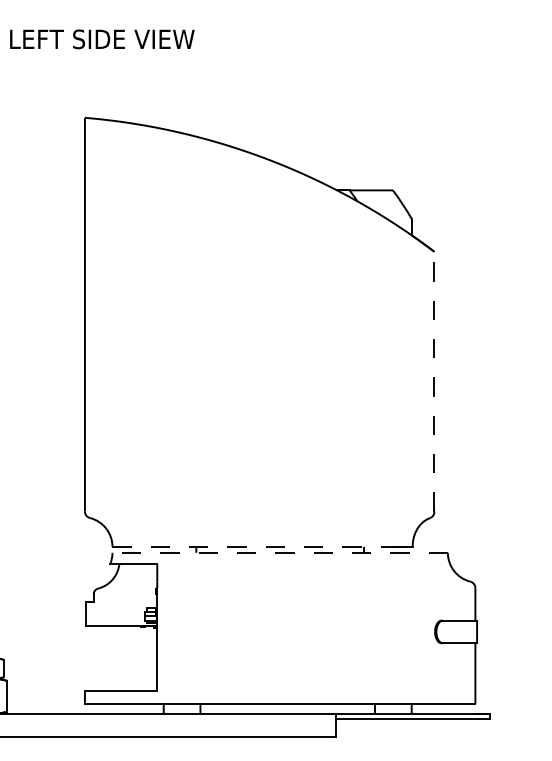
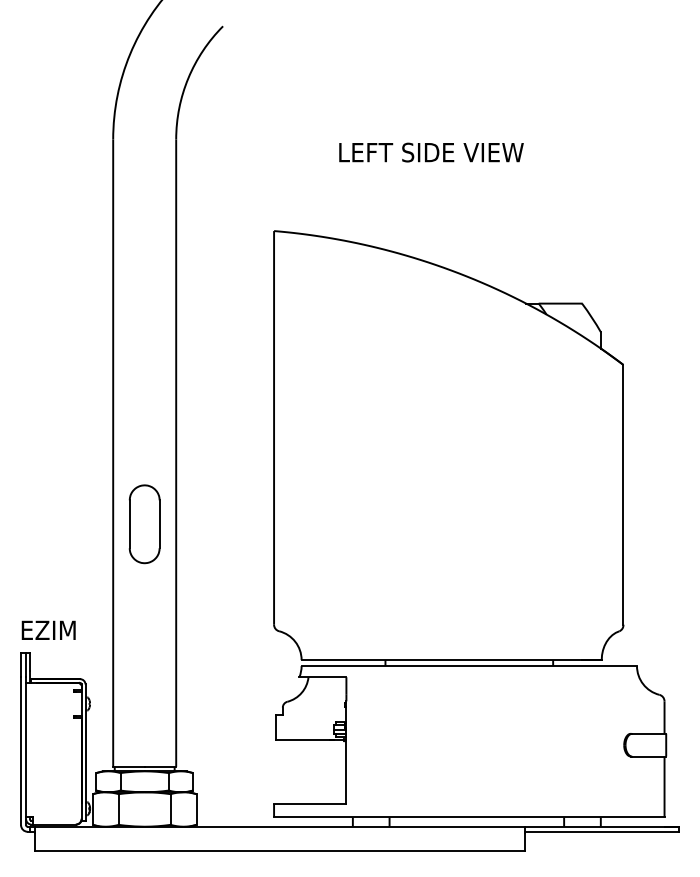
text: (102, 39) -> (431, 152), moved
line: (434, 381) -> (623, 494), dashed -> solid
line: (263, 547) -> (452, 660), dashed -> solid
line: (280, 553) -> (469, 666), dashed -> solid

